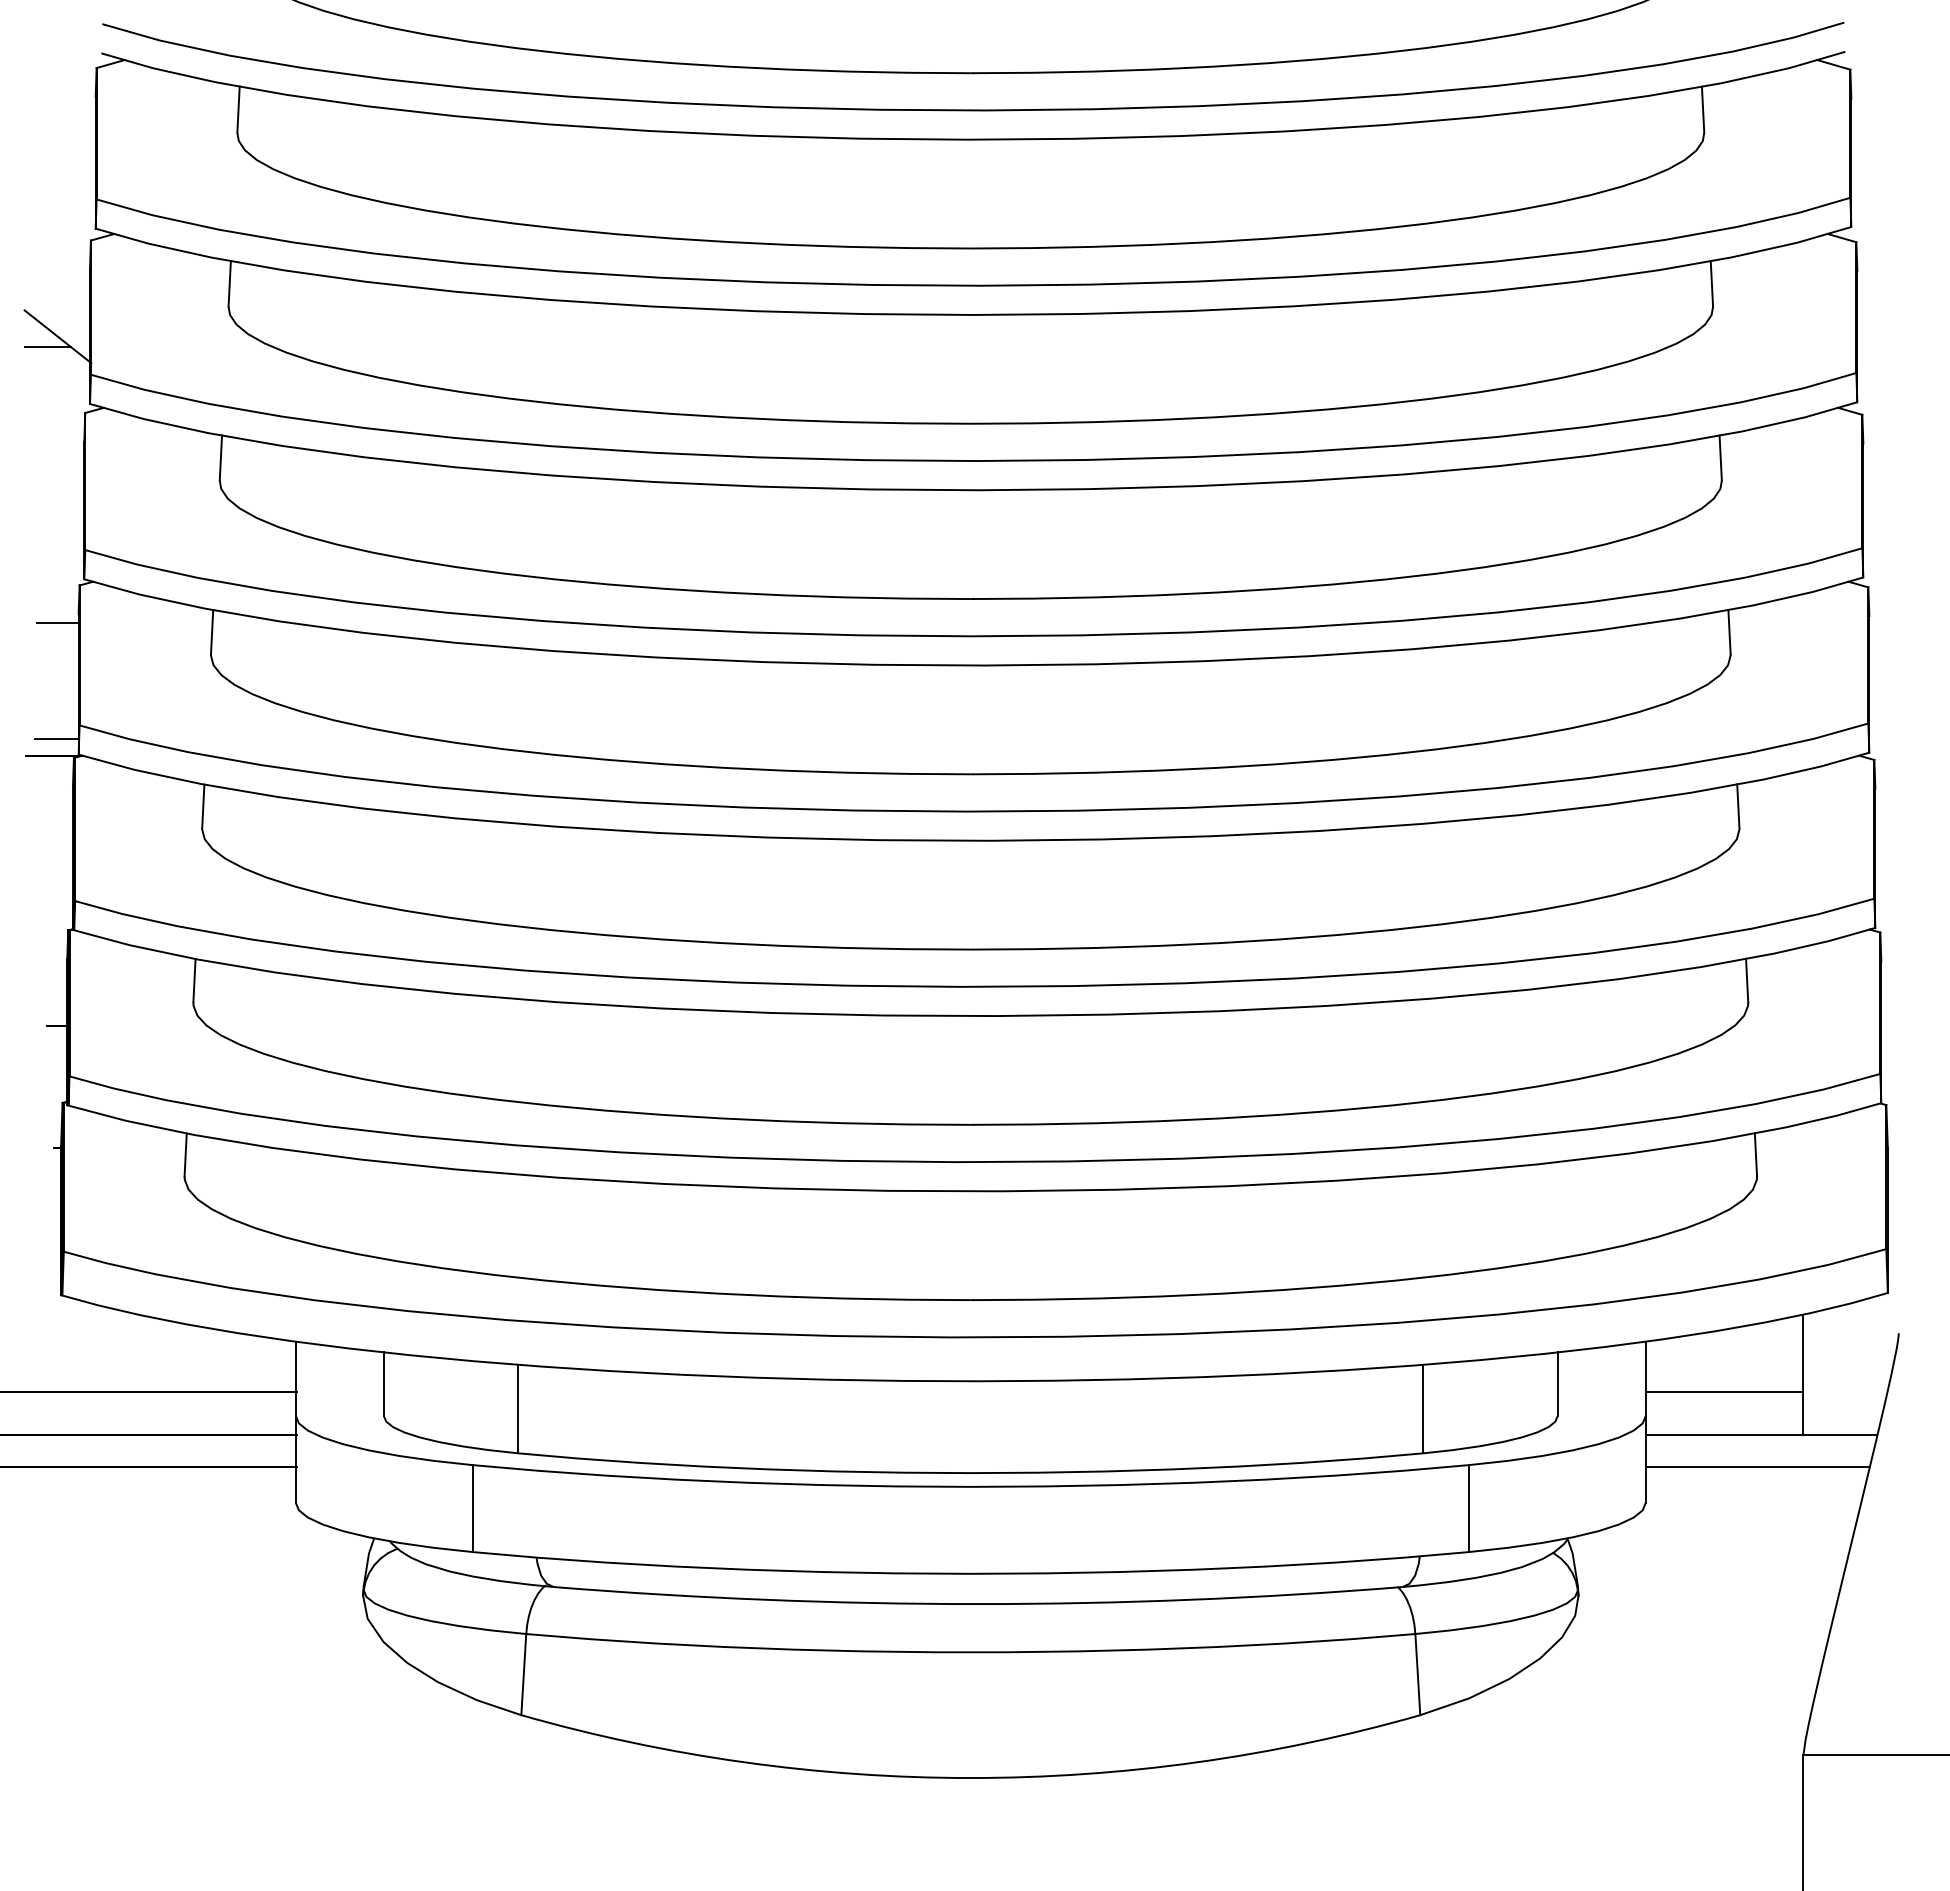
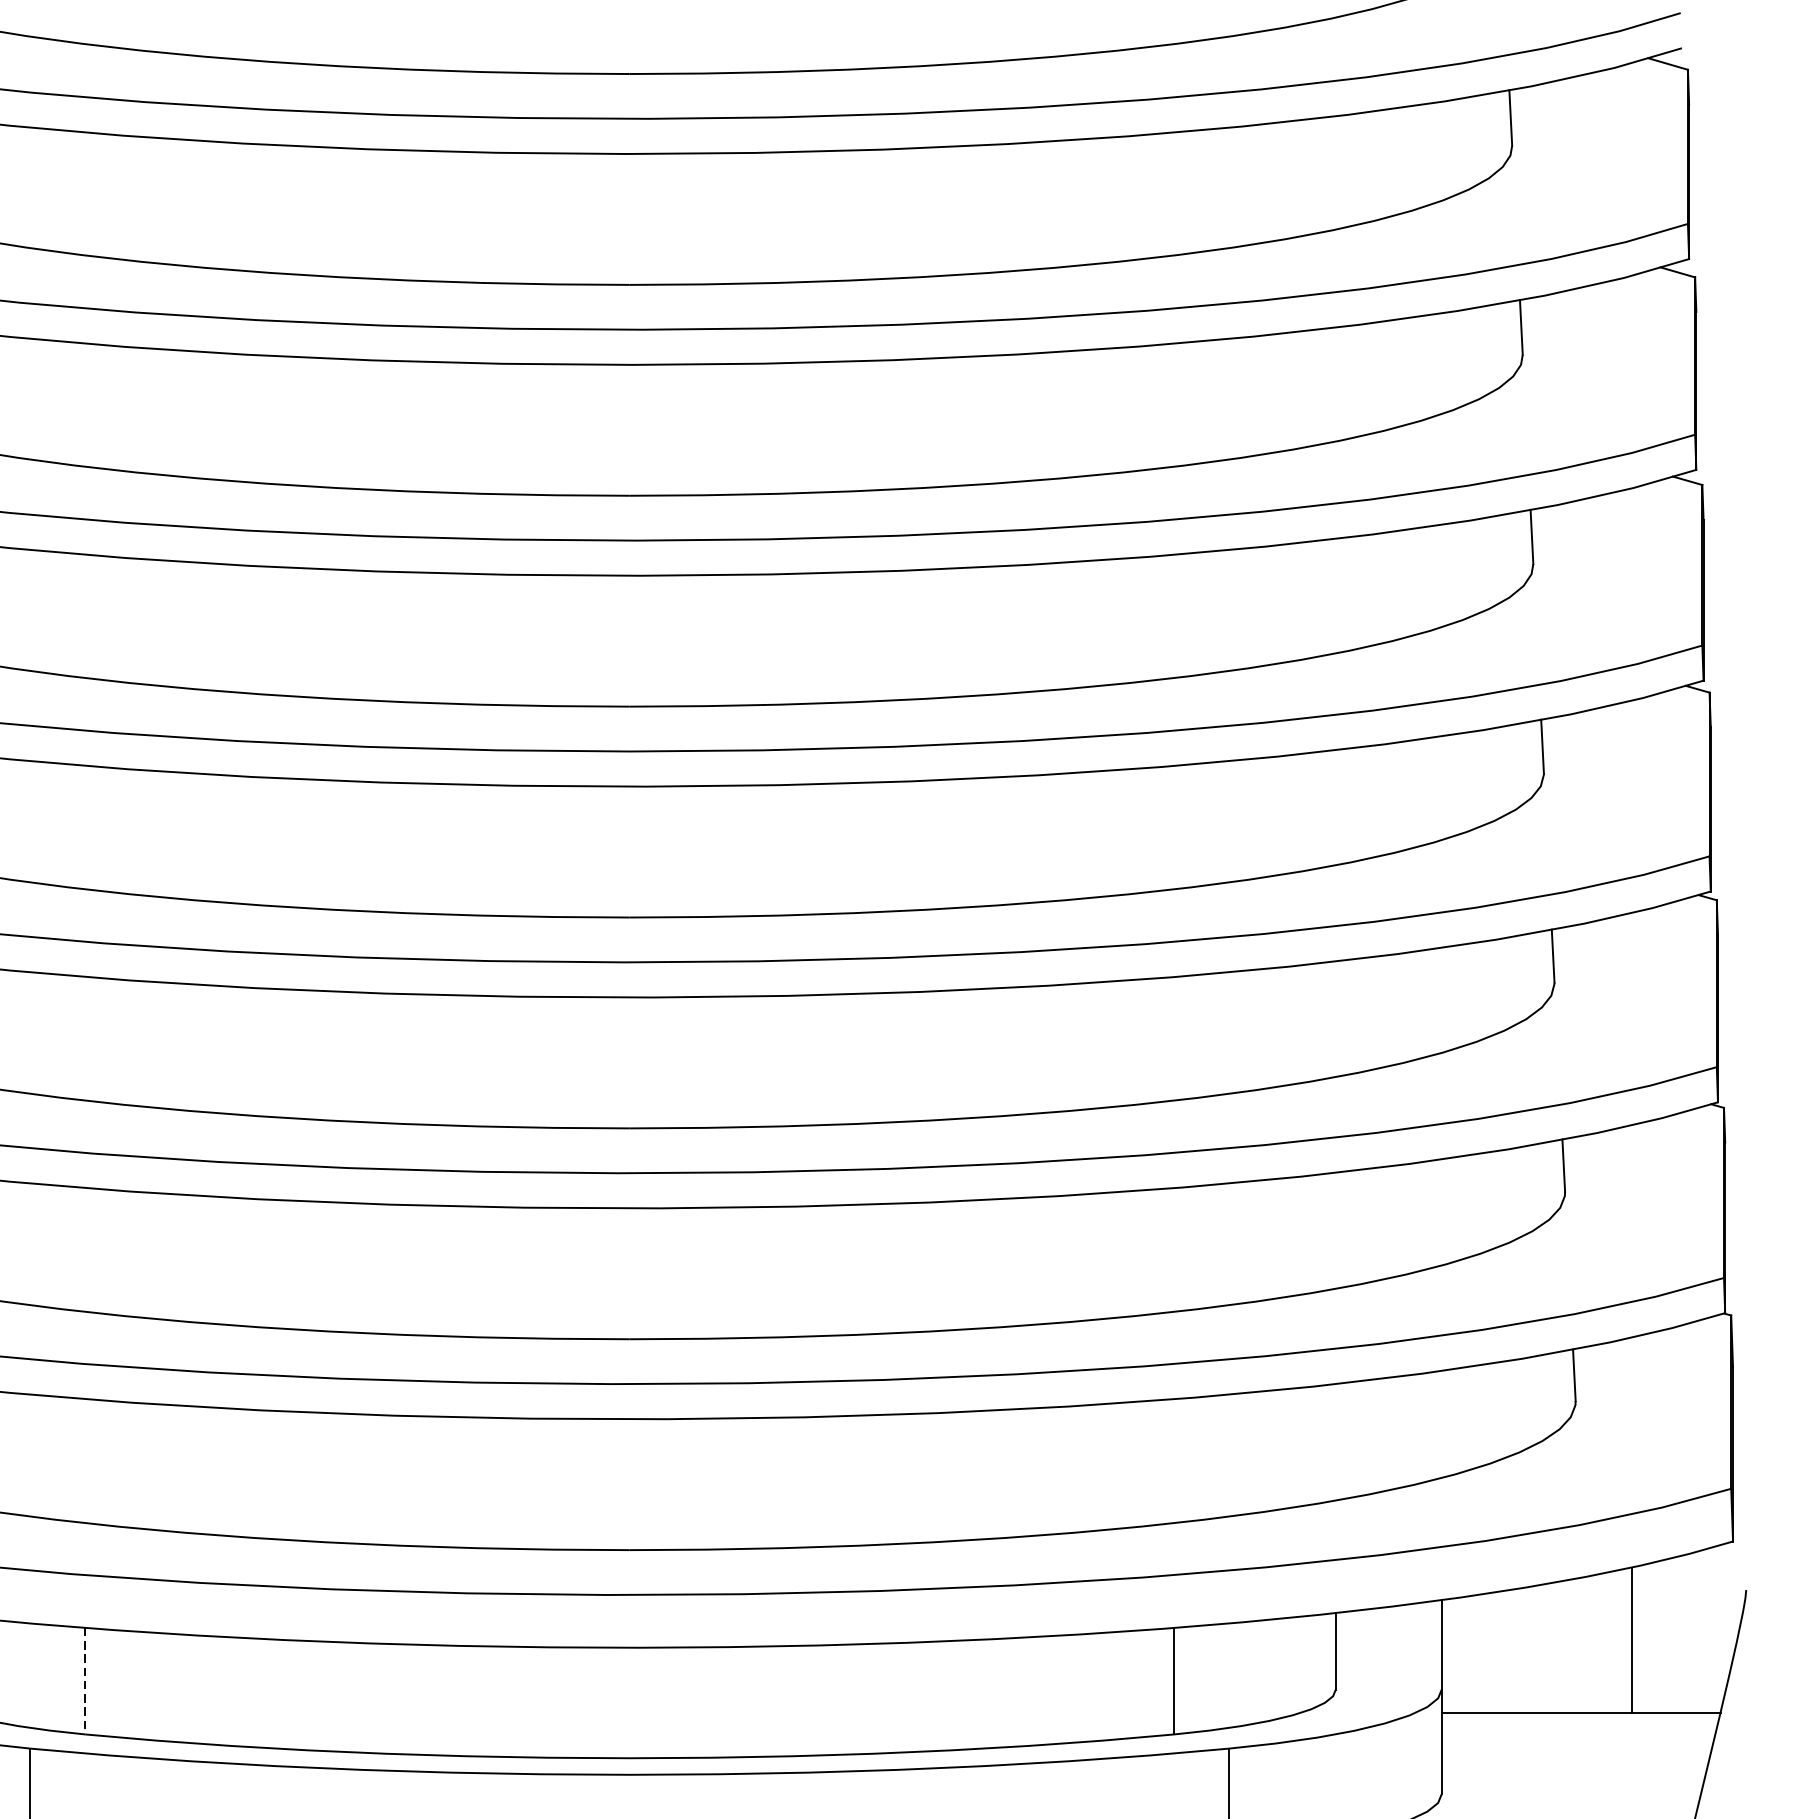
line: (1724, 1392) -> (1536, 1661), removed
line: (518, 1409) -> (85, 1681), solid -> dashed
line: (1757, 1466) -> (1576, 1750), removed

